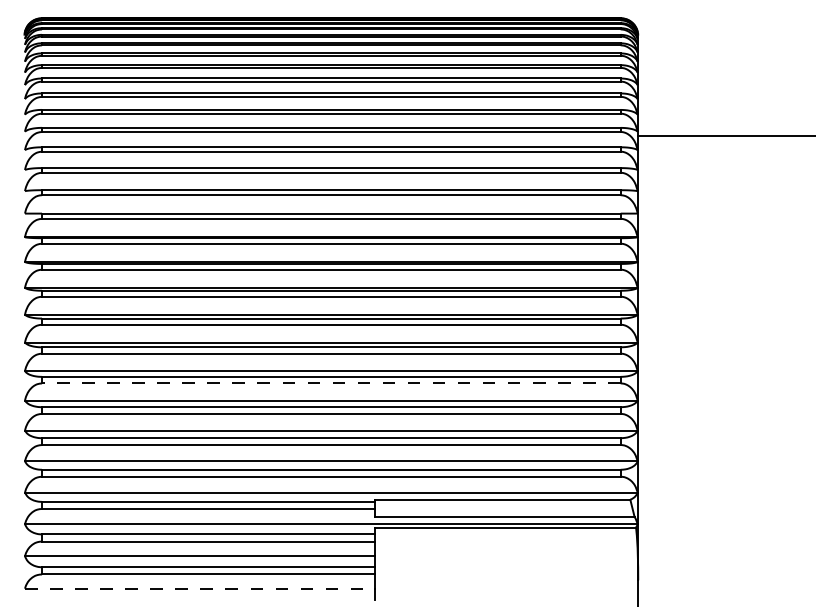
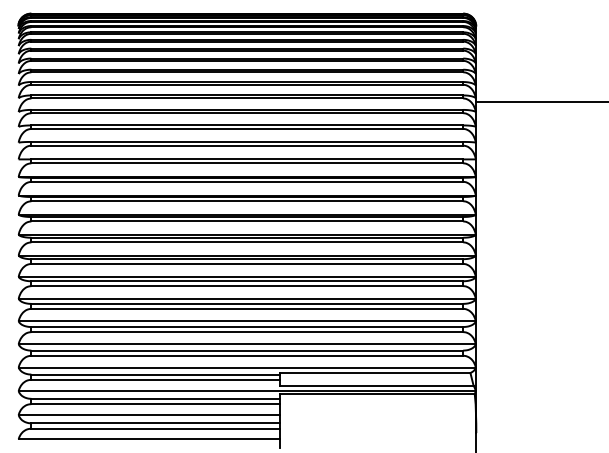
line: (331, 383) -> (247, 286), dashed -> solid
line: (200, 588) -> (149, 439), dashed -> solid

